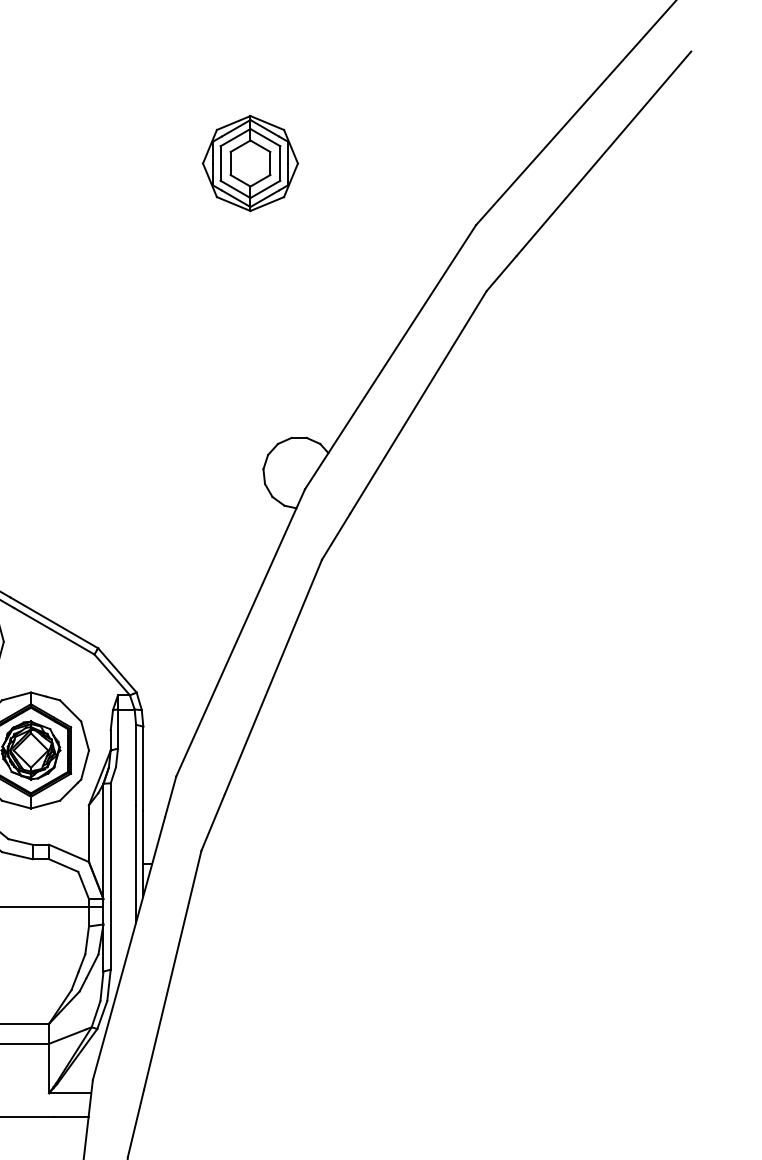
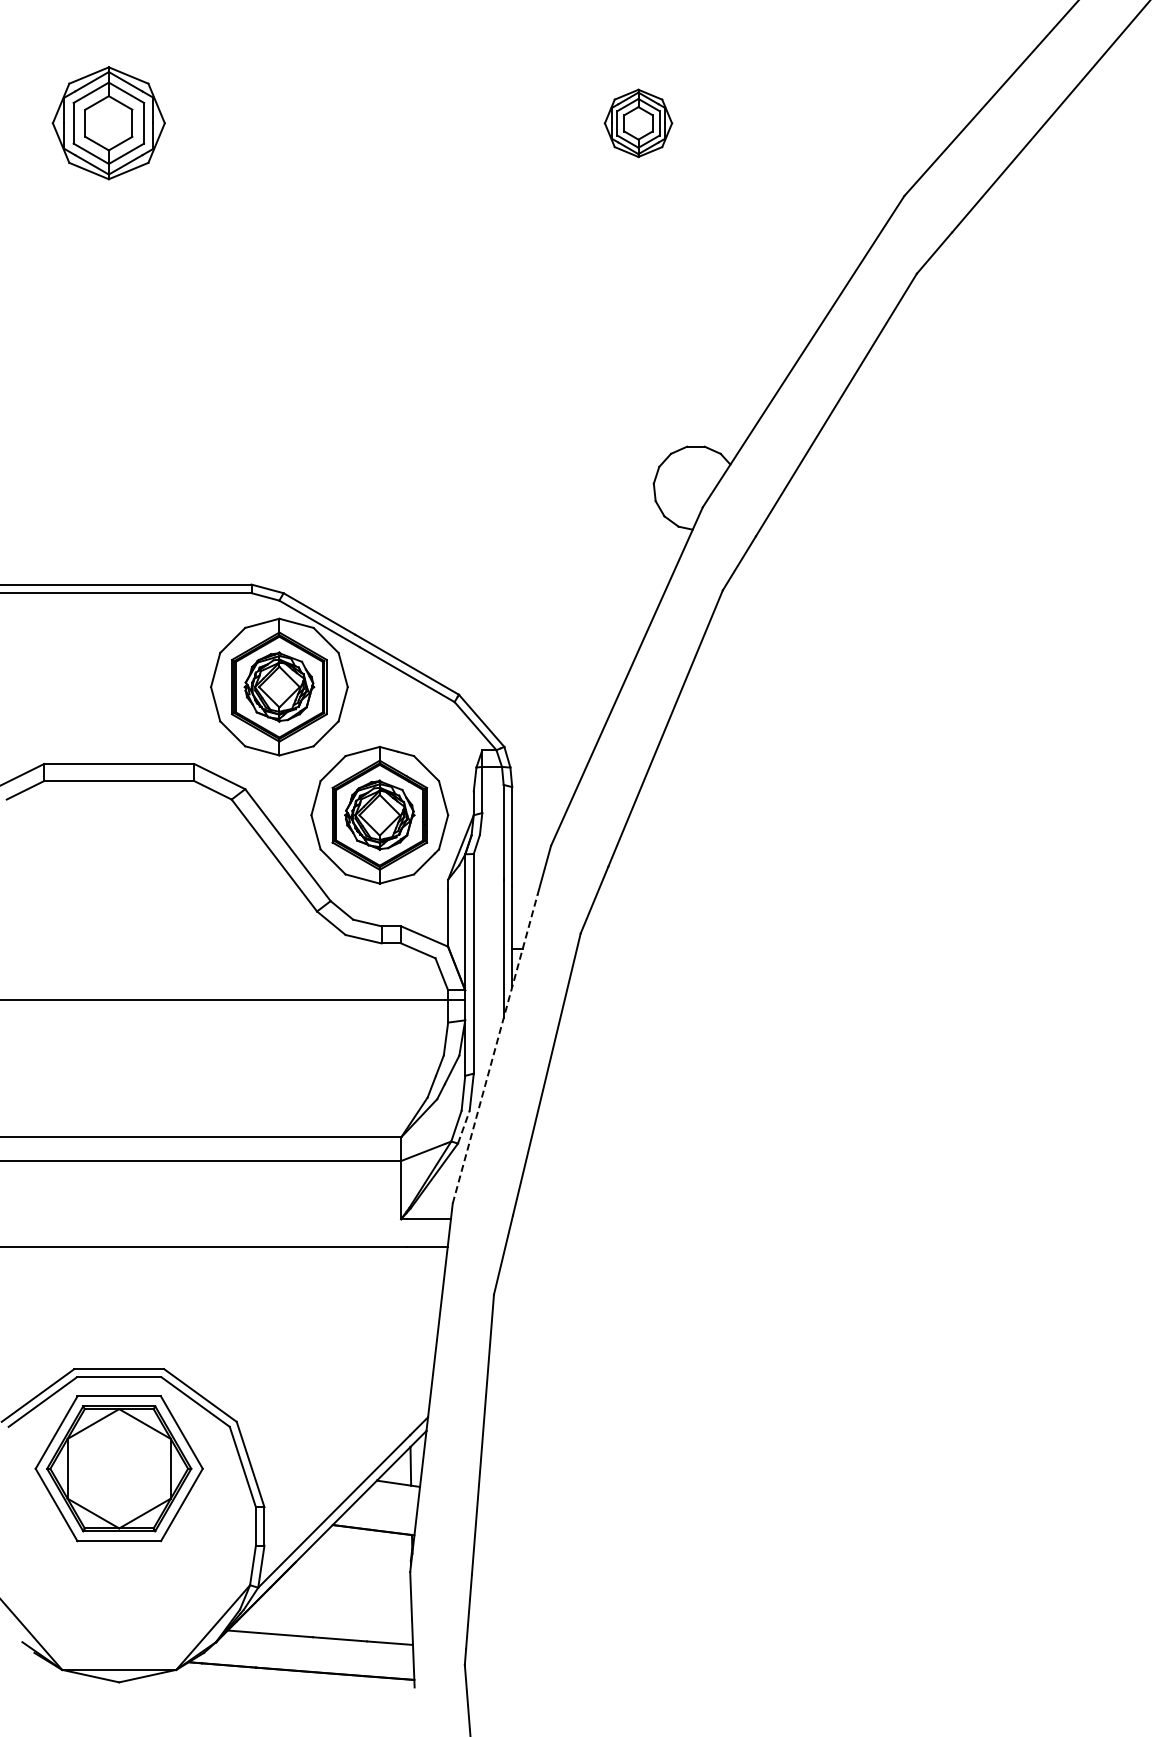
part: (250, 163) -> (638, 123), size x0.6
line: (129, 948) -> (495, 1048), solid -> dashed
line: (102, 1014) -> (464, 1126), solid -> dashed

